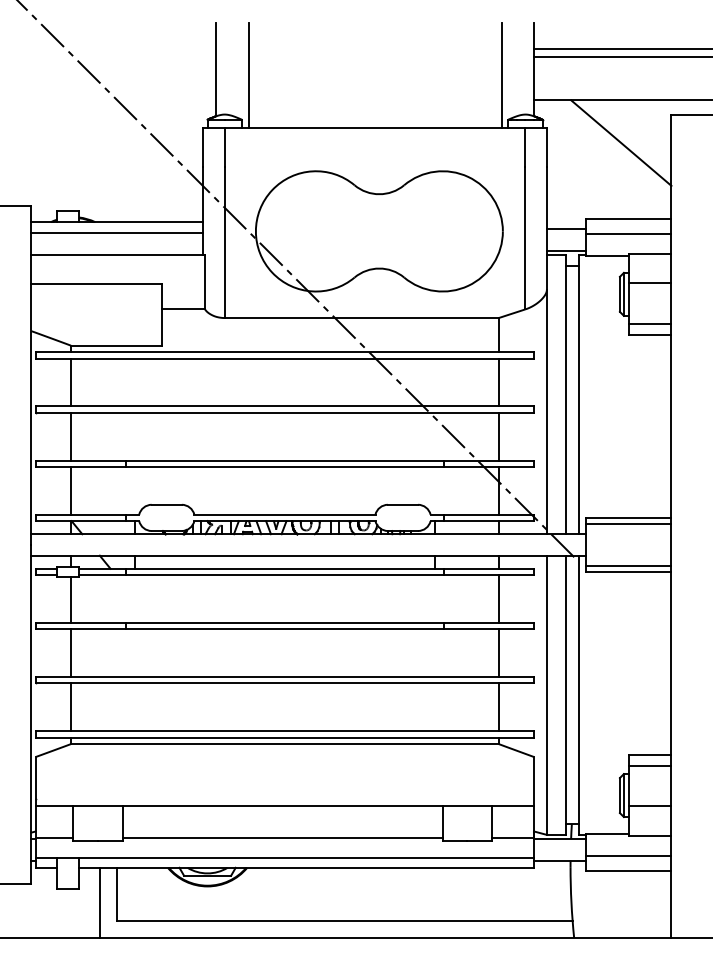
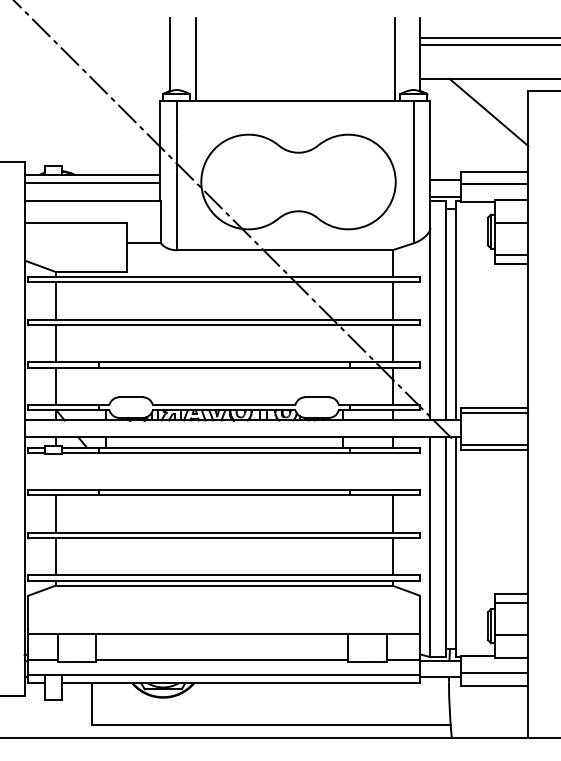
line: (498, 598) -> (392, 471), removed
line: (71, 599) -> (56, 471), removed
line: (100, 902) -> (78, 710), removed

